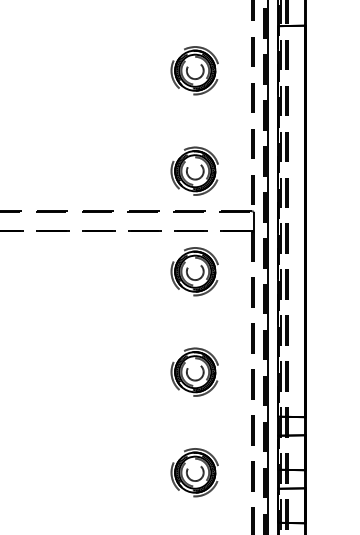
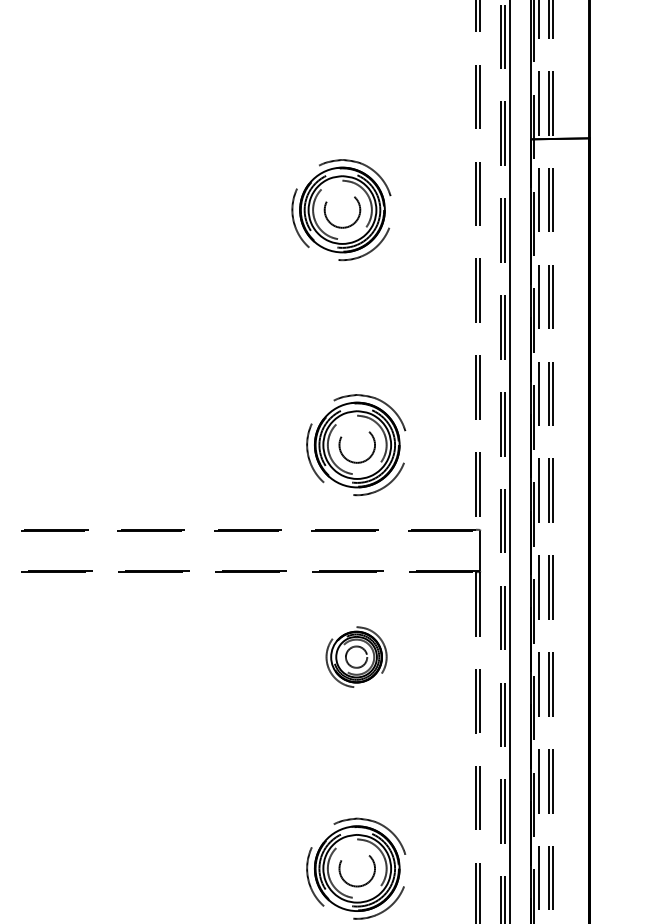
part: (194, 70) -> (340, 209), moved
part: (194, 271) -> (355, 656), size x0.6

